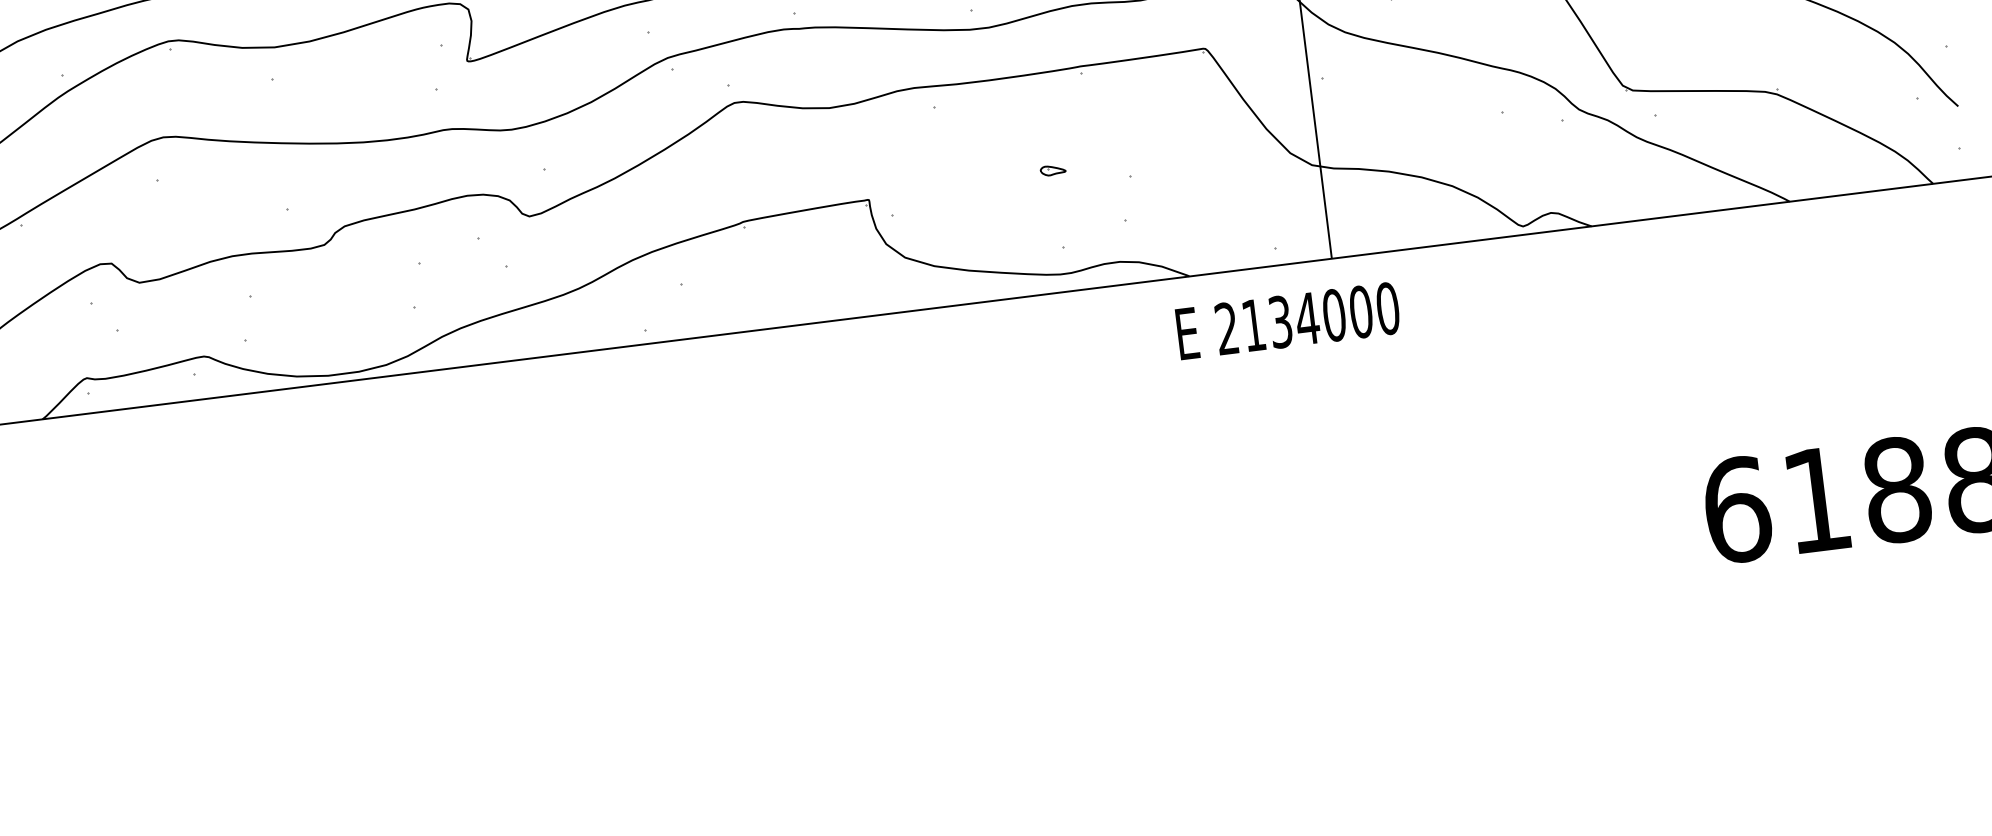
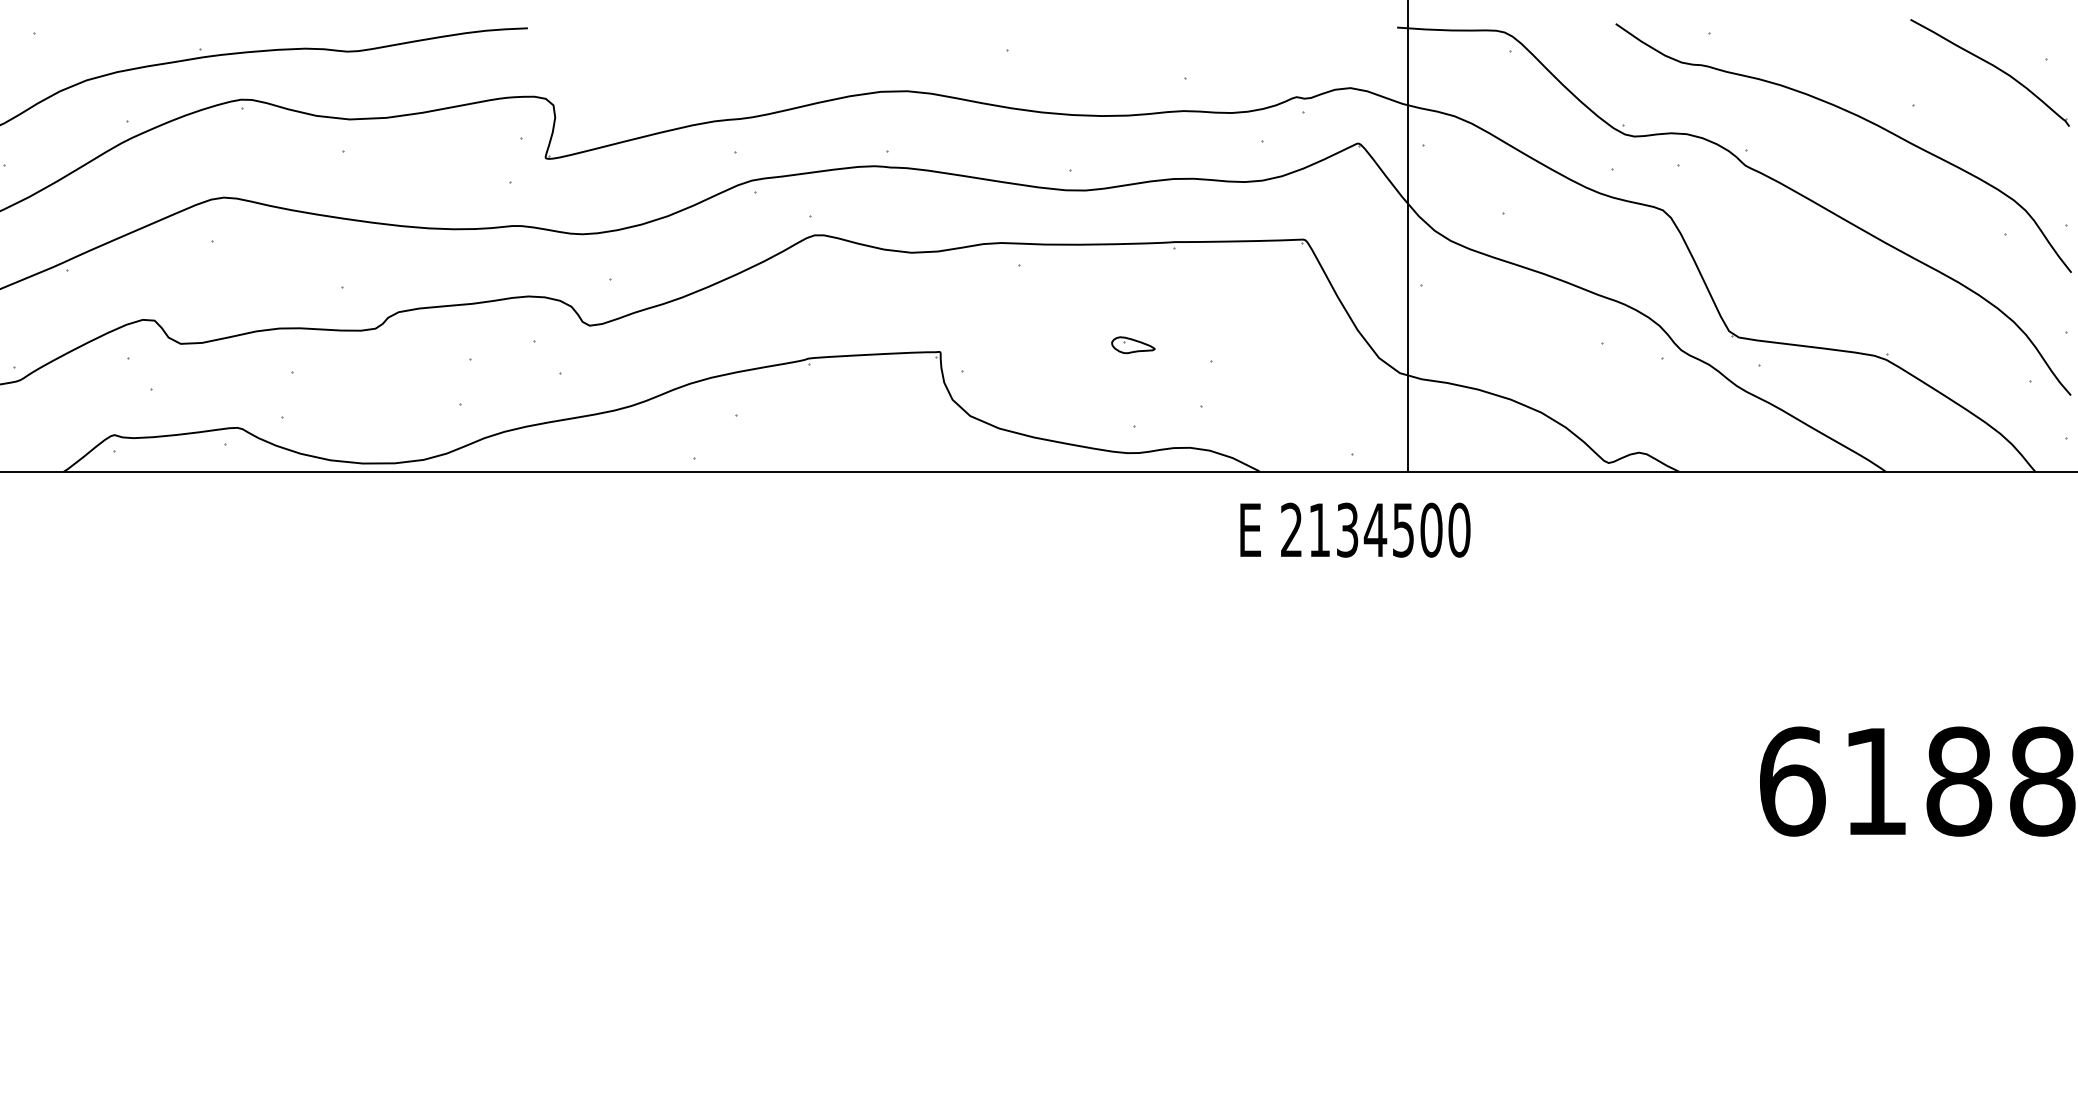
part: (1053, 170) -> (1133, 345), size x1.67
text: (1334, 314) -> (1403, 529), 2134000 -> 2134500

